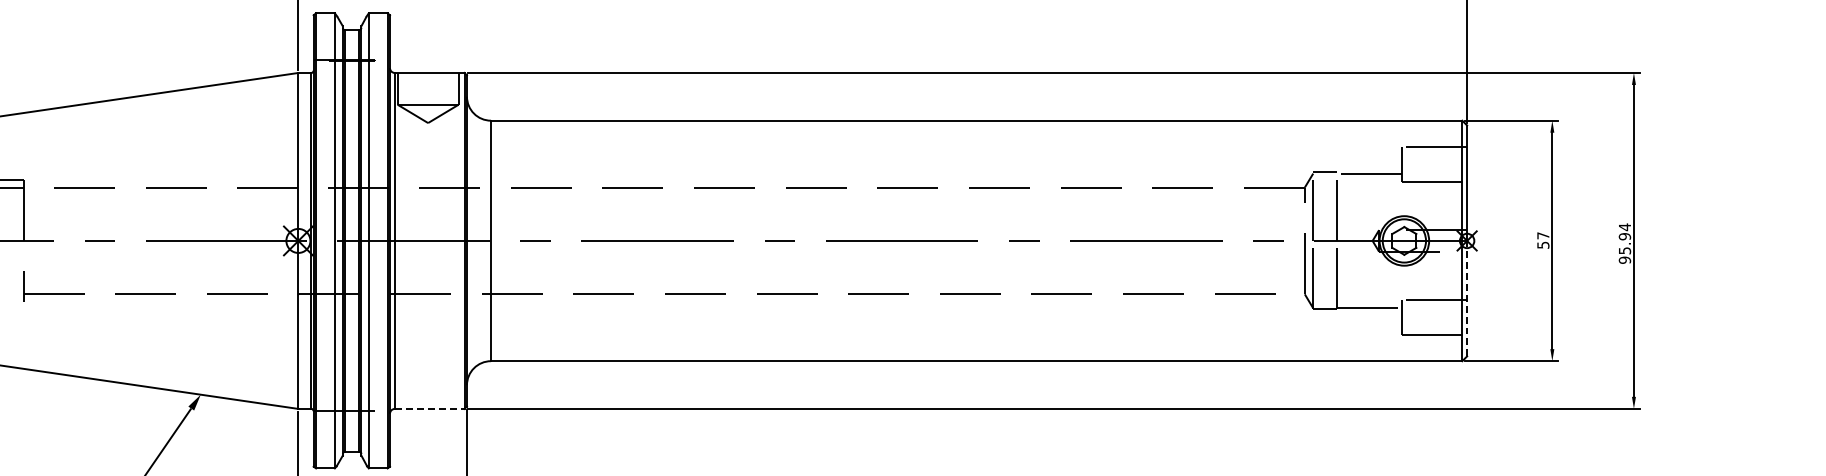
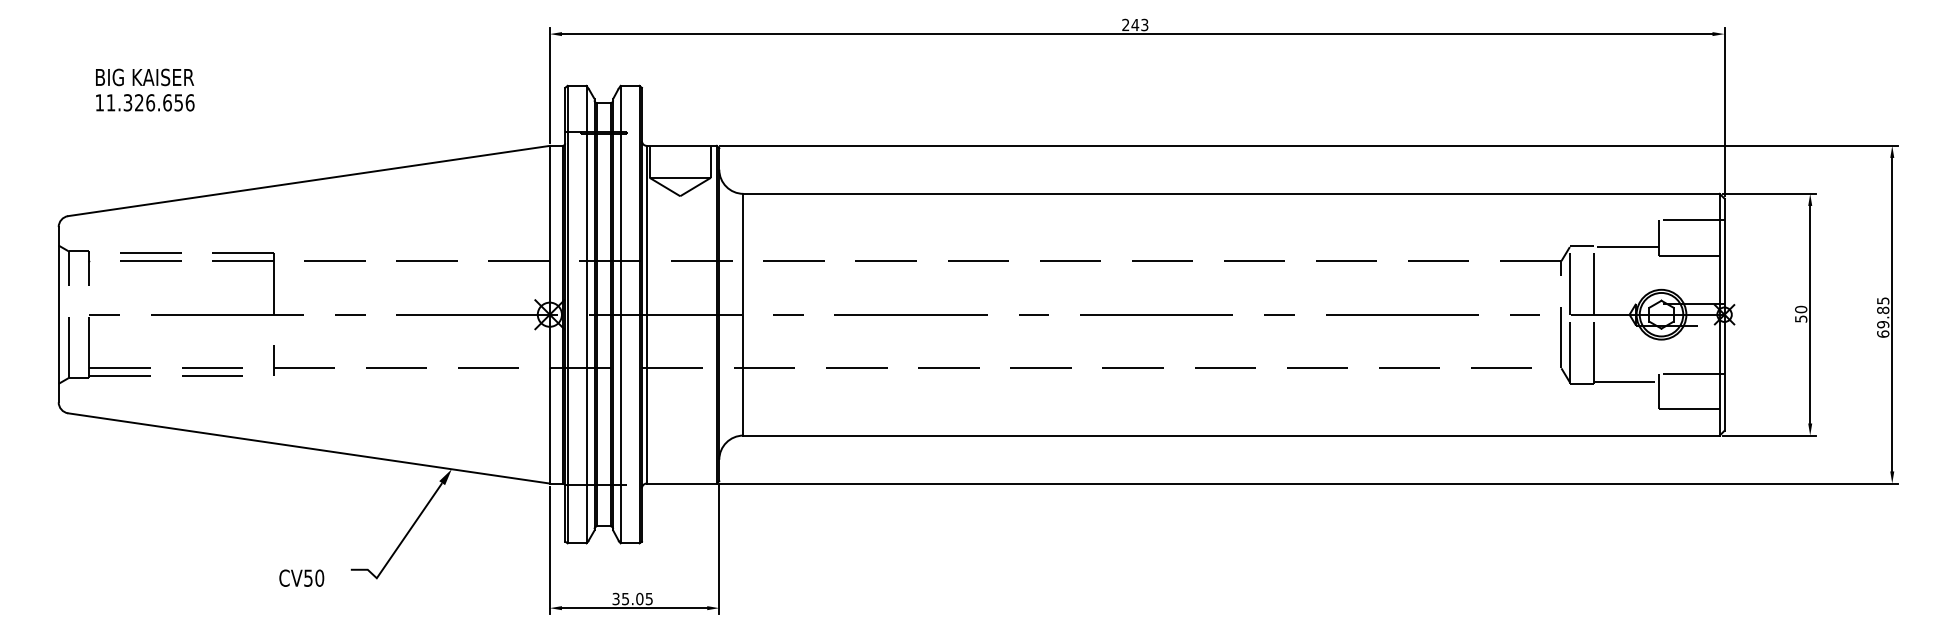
text: (1543, 235) -> (1801, 309), 57 -> 50
text: (1625, 243) -> (1883, 317), 95.94 -> 69.85
line: (1467, 298) -> (1724, 372), dashed -> solid
line: (430, 408) -> (682, 483), dashed -> solid

